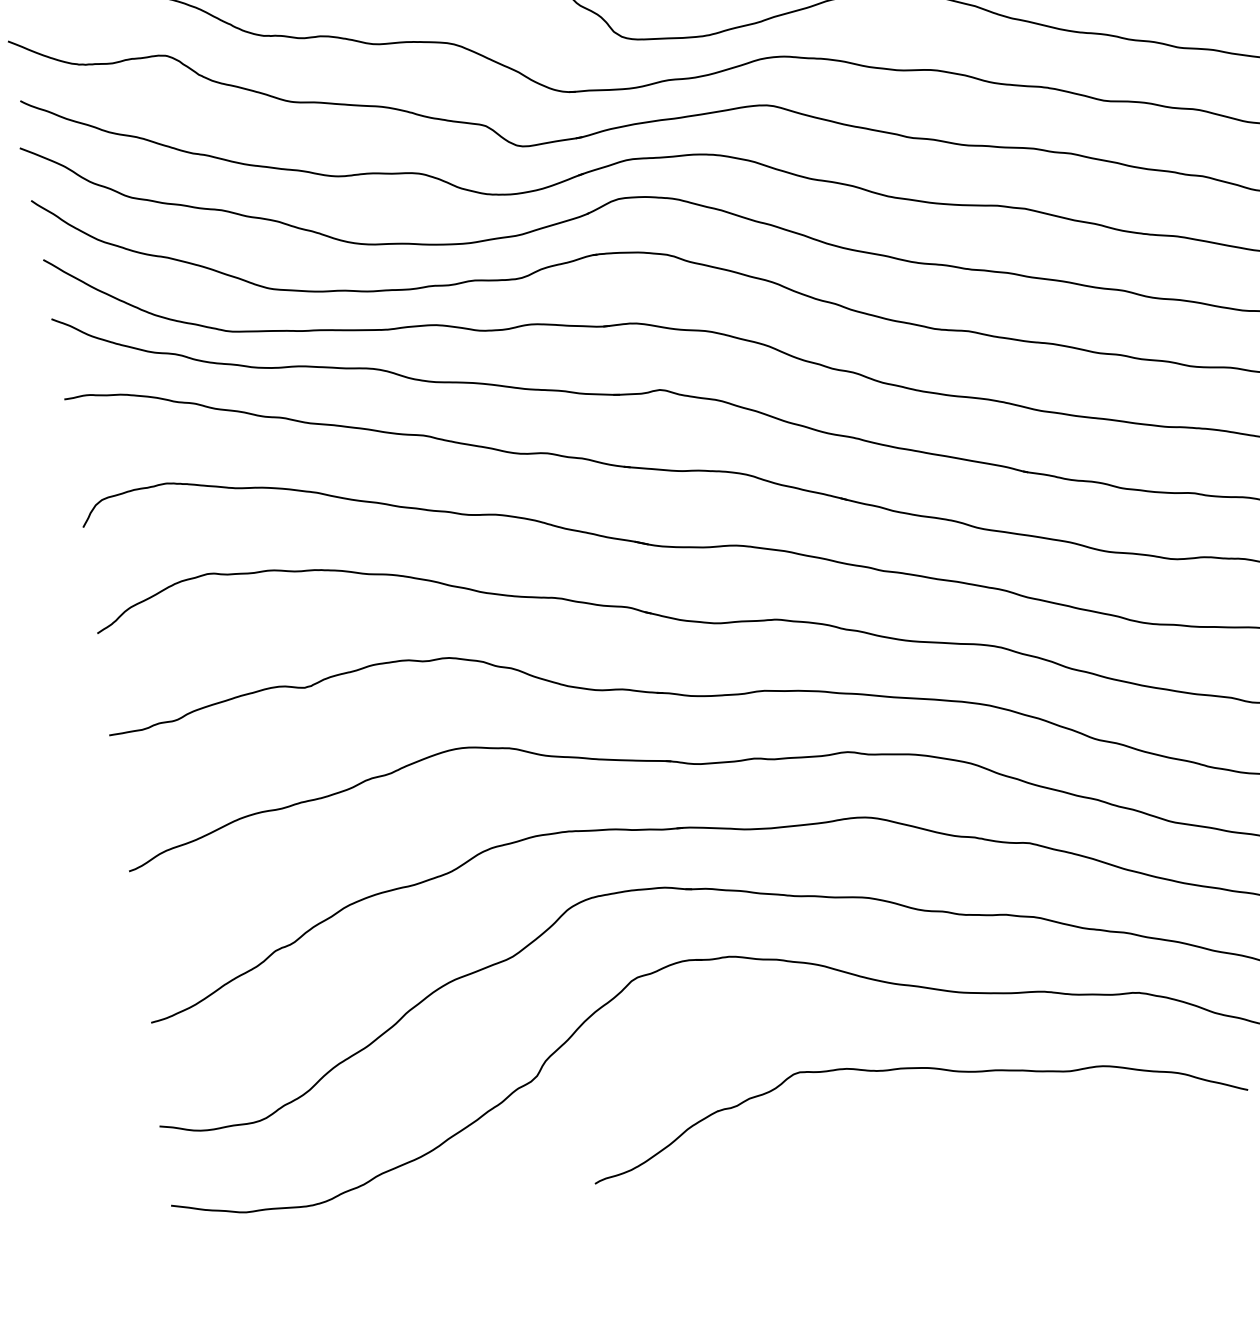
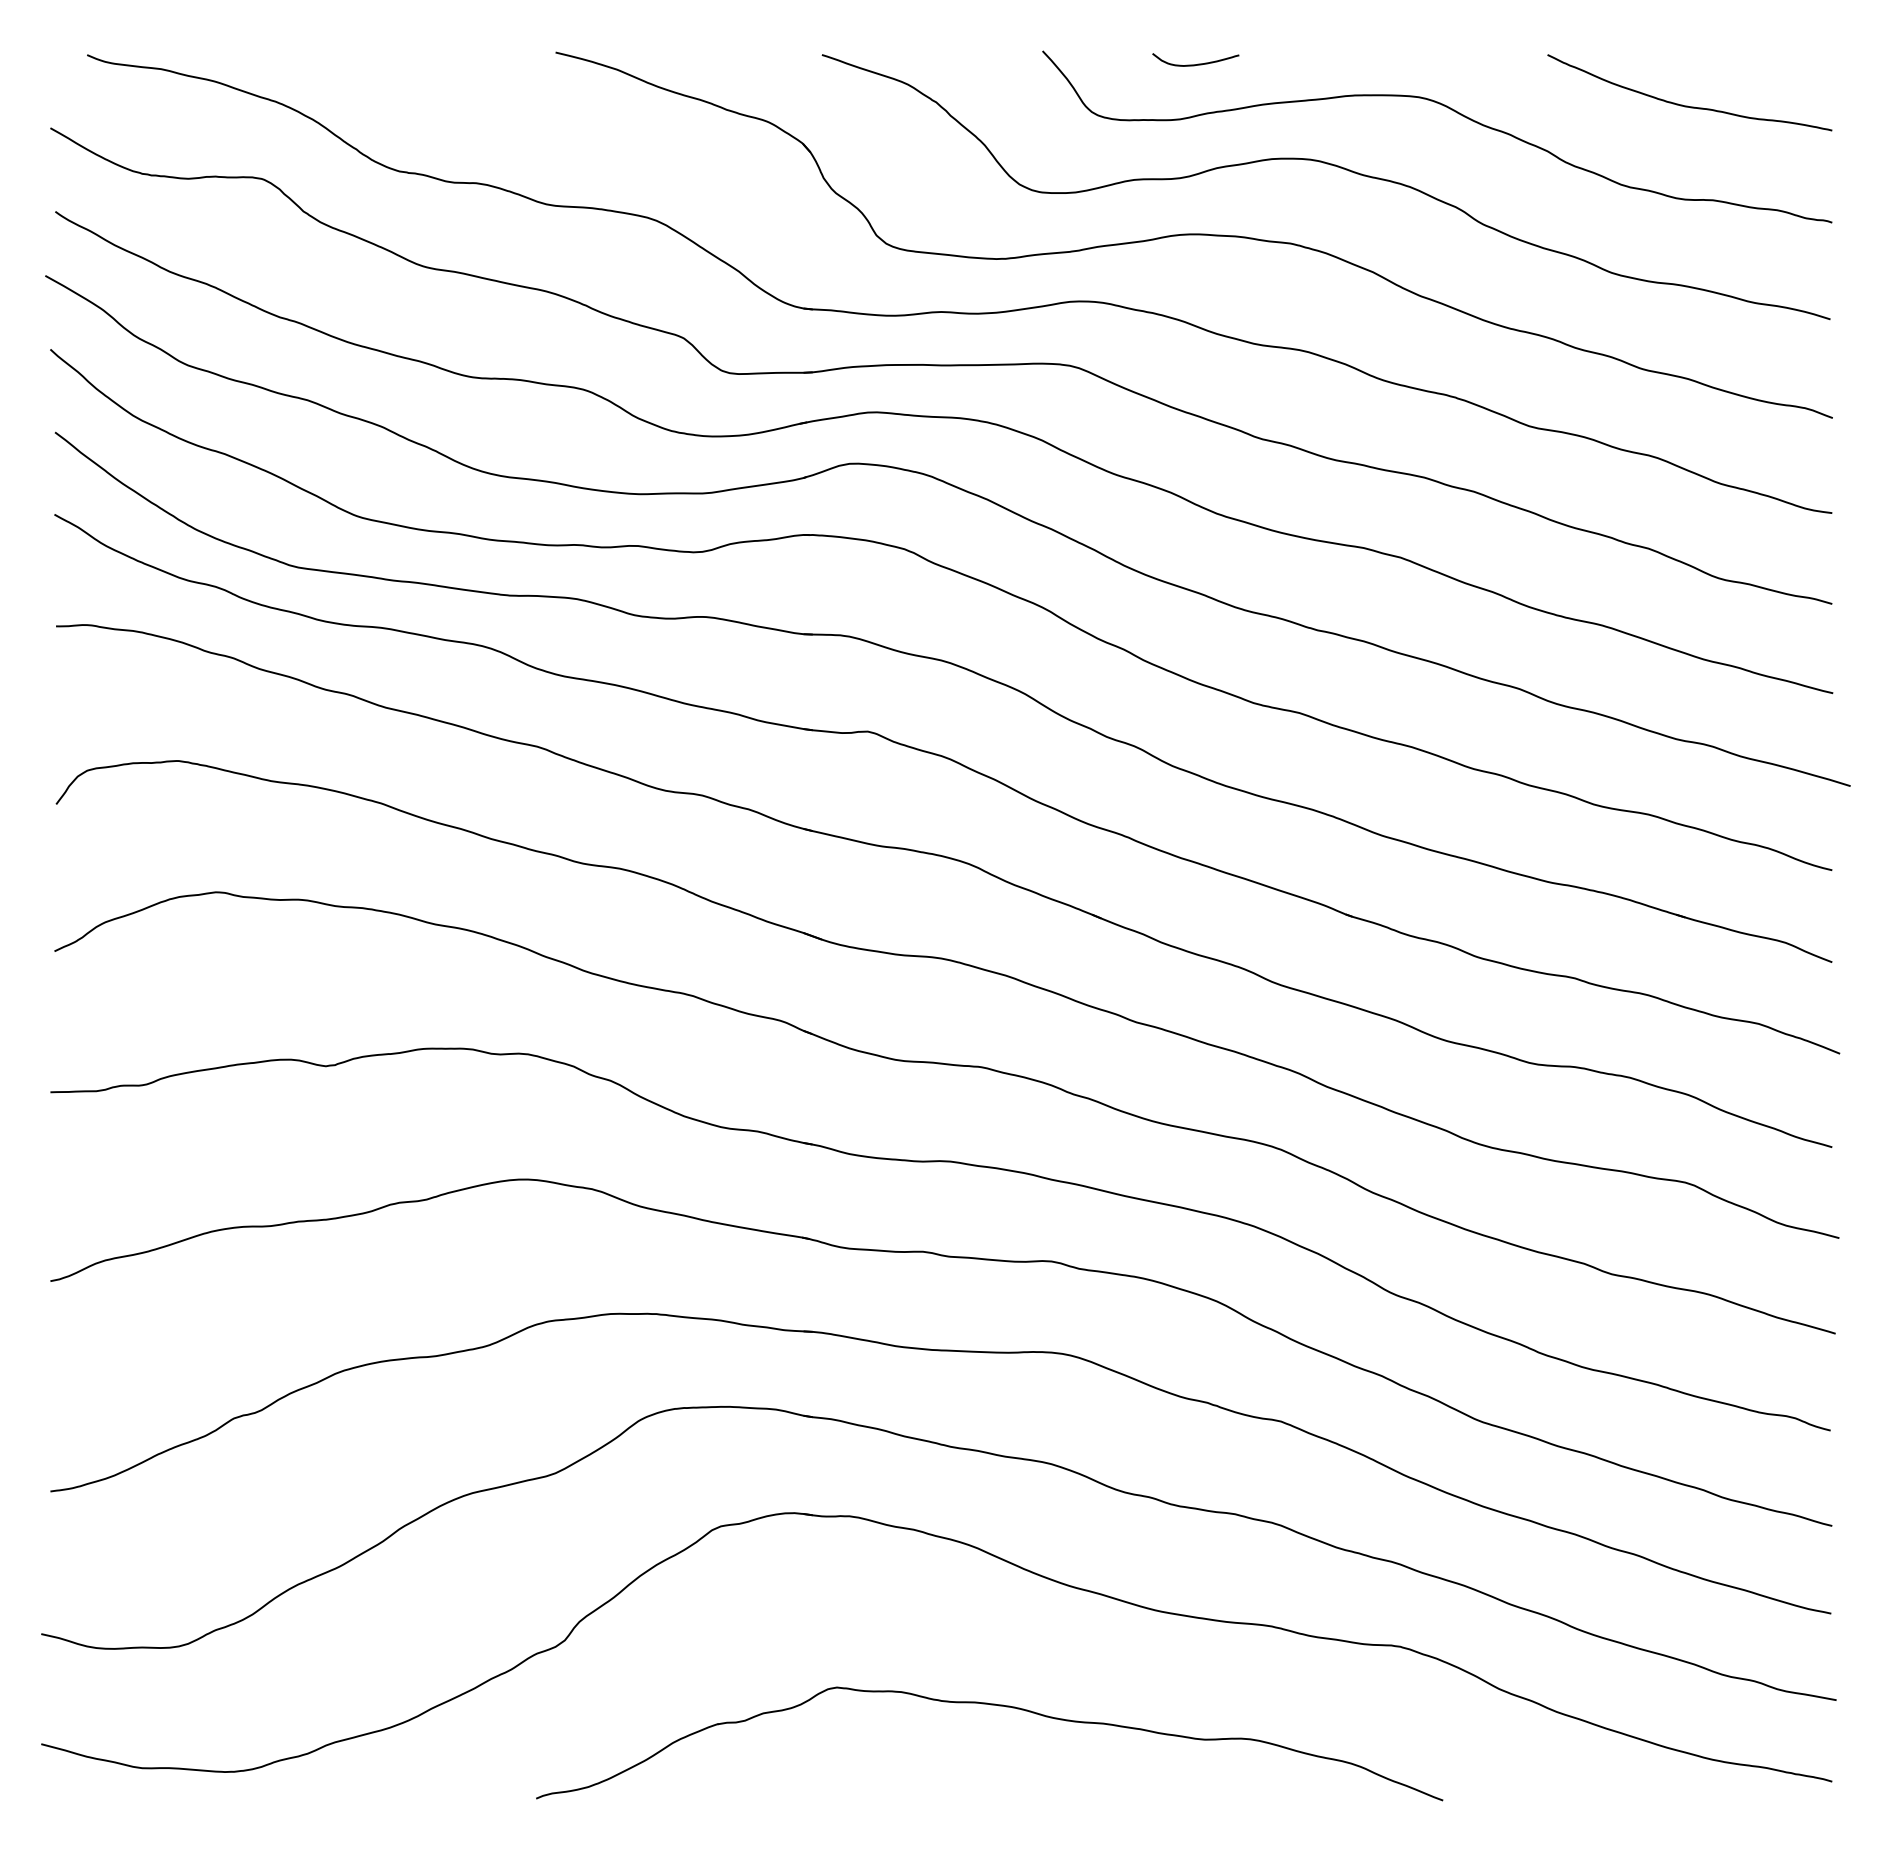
part: (912, 1069) -> (990, 1705), moved

